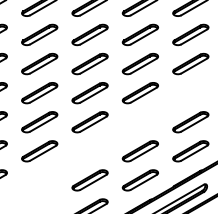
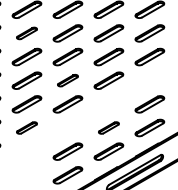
part: (39, 35) -> (26, 33), size x0.7
part: (89, 92) -> (67, 80), size x0.7
part: (39, 150) -> (26, 127), size x0.7
part: (139, 150) -> (108, 127), size x0.7

